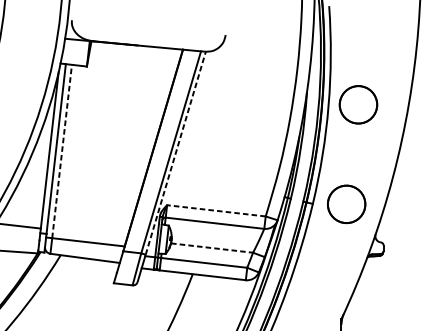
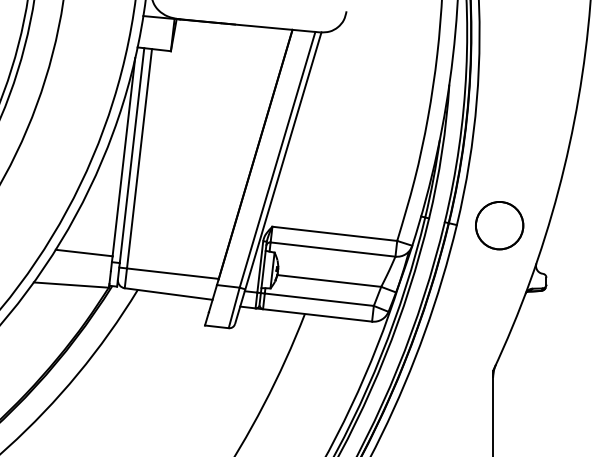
circle: (358, 104) -> (514, 99), removed
line: (62, 151) -> (139, 158), dashed -> solid
line: (175, 152) -> (283, 160), dashed -> solid
line: (216, 210) -> (334, 233), dashed -> solid
line: (212, 248) -> (329, 281), dashed -> solid

